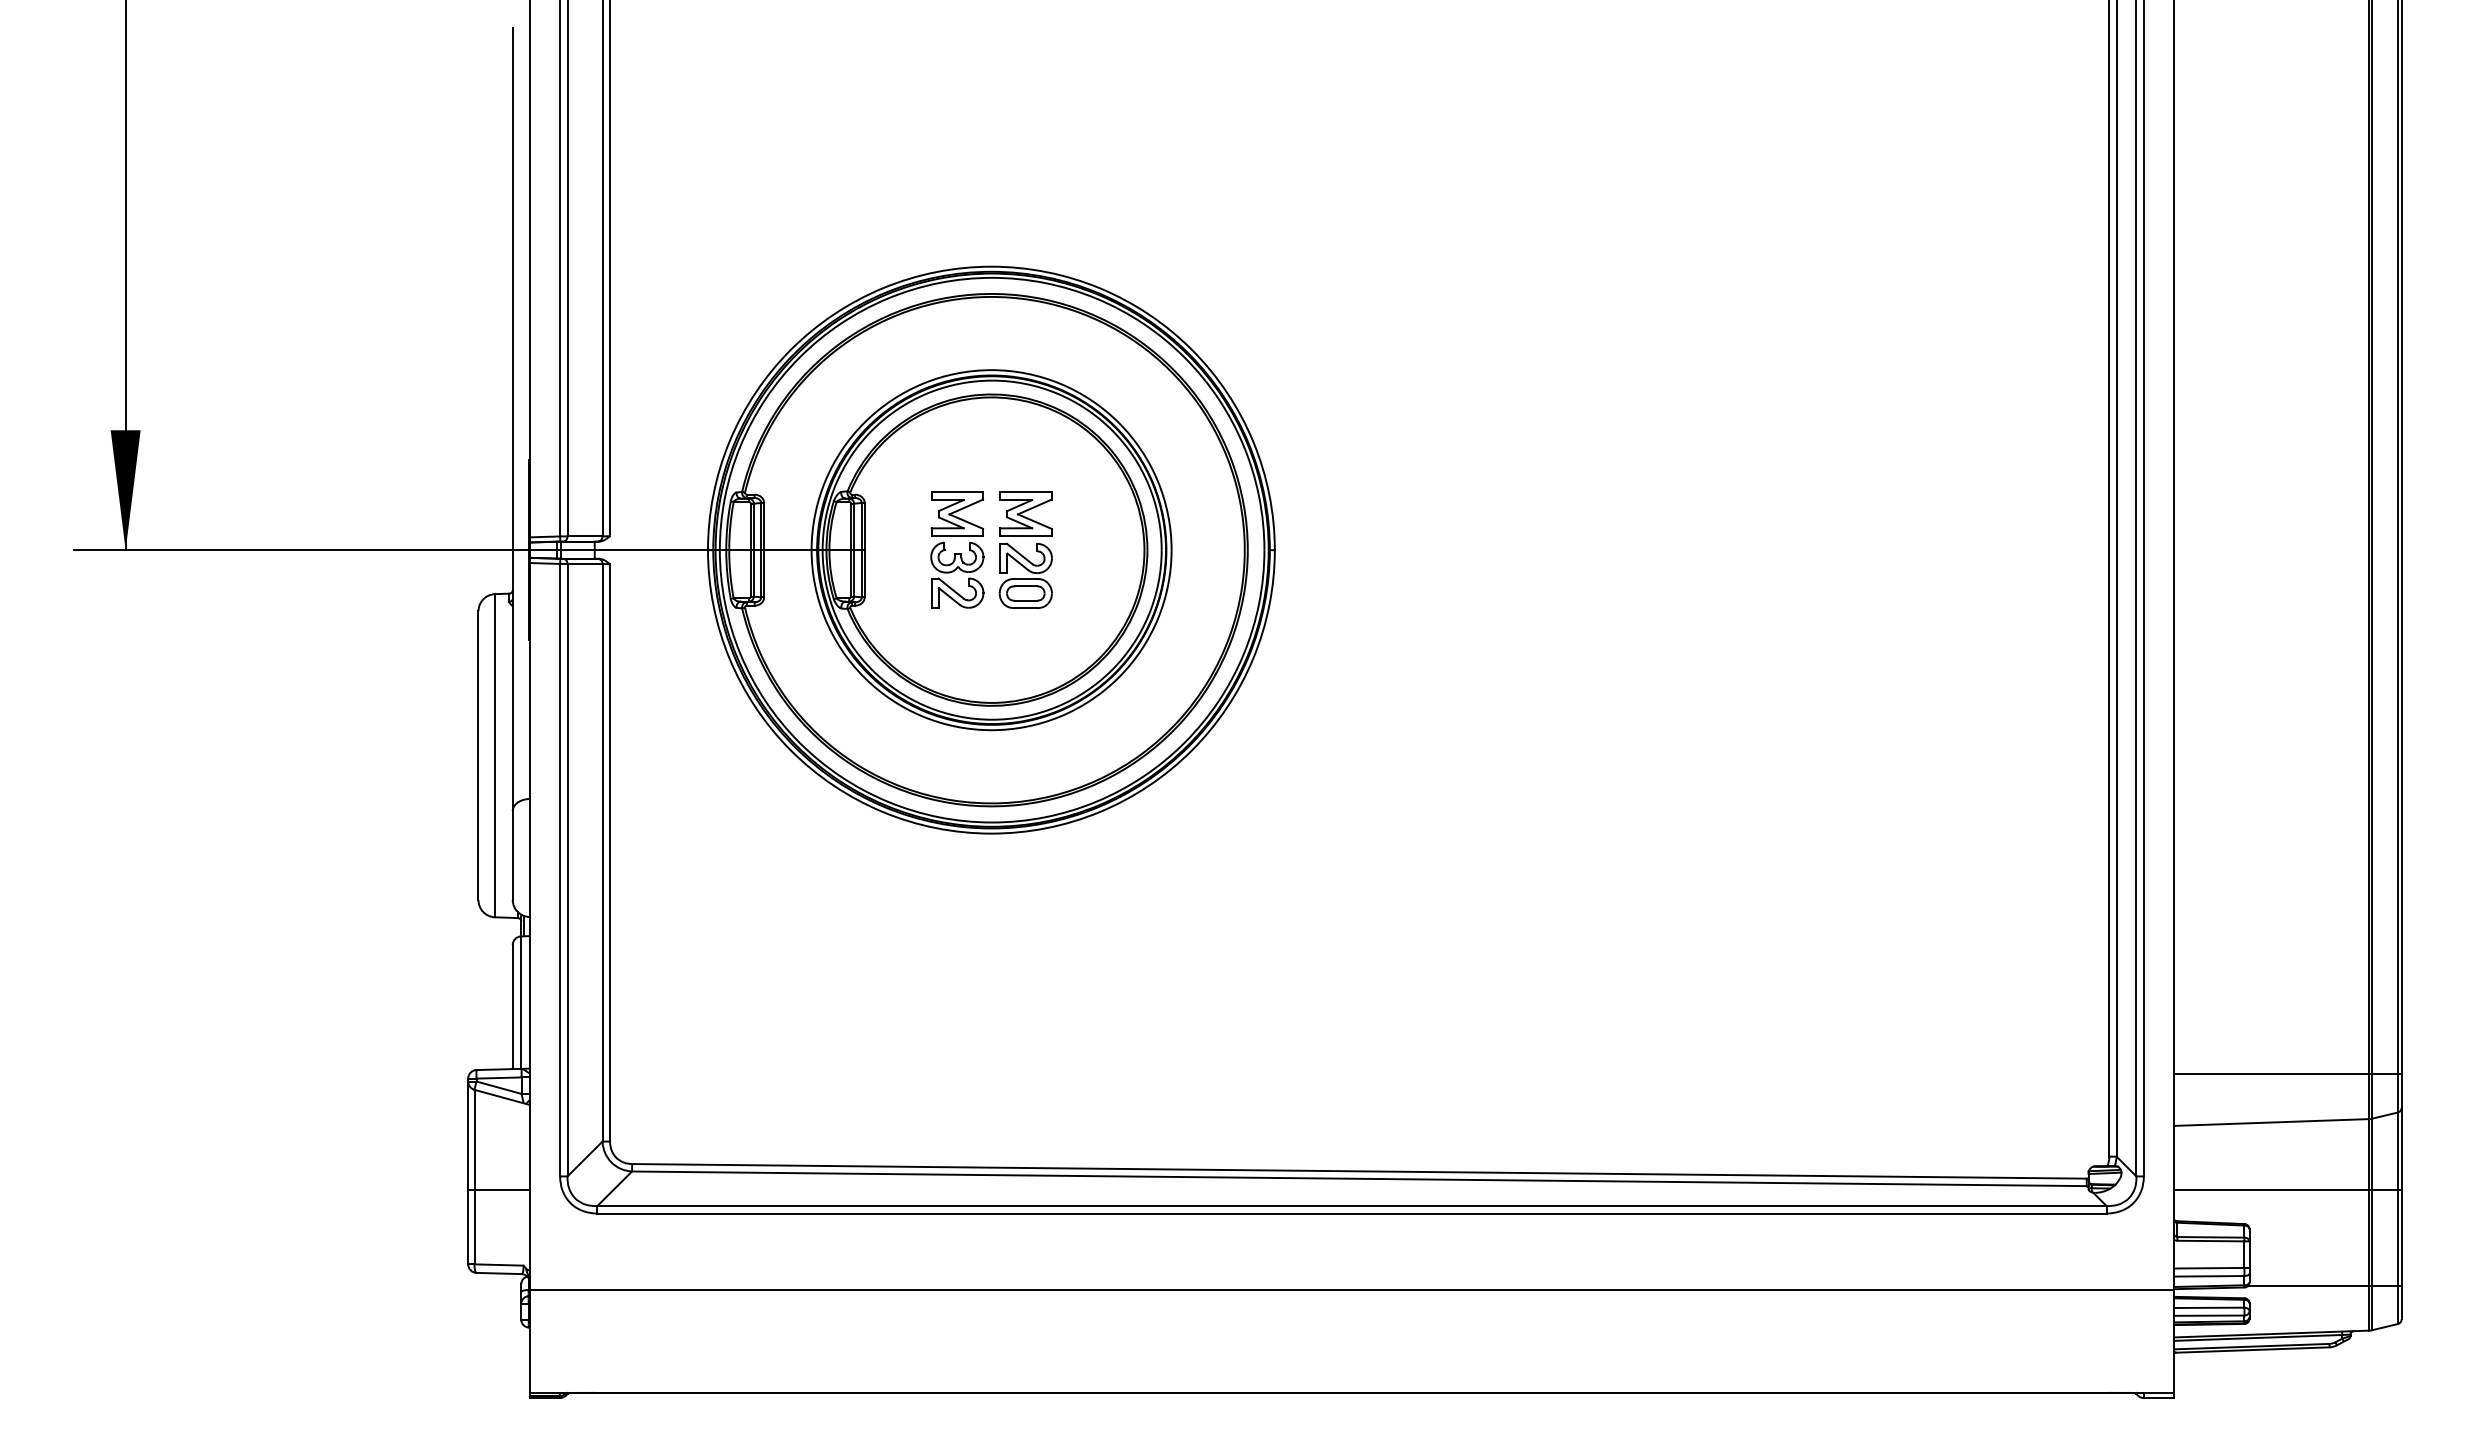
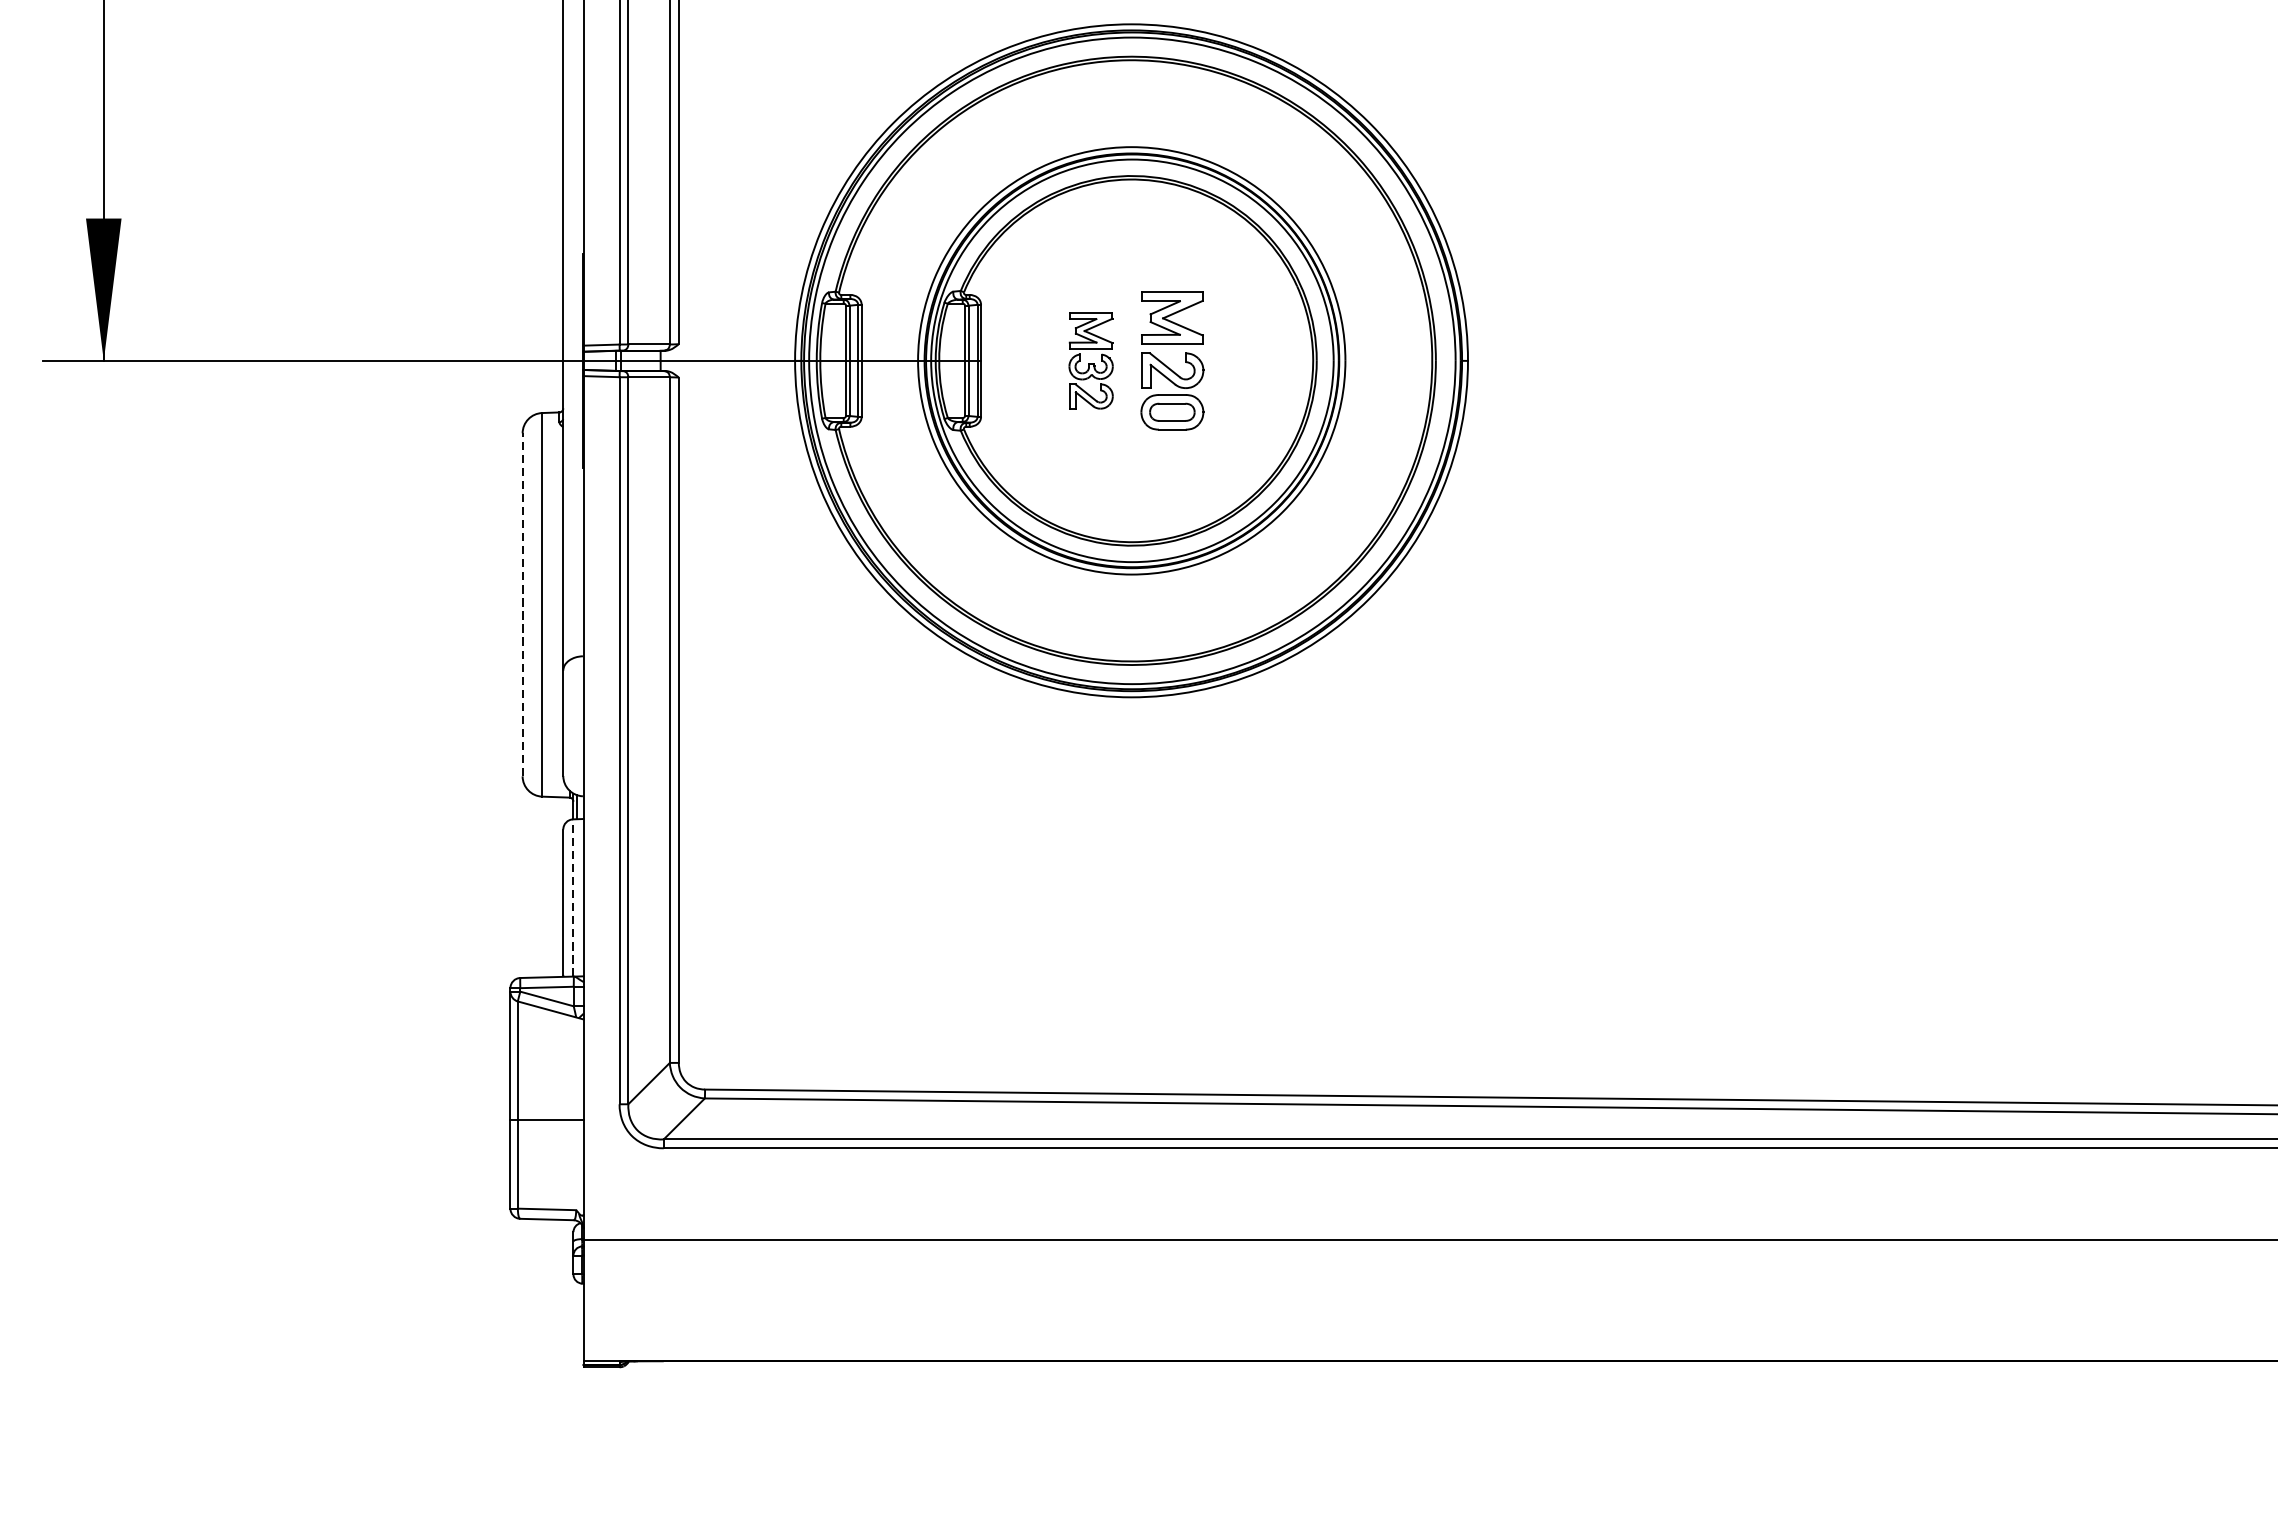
part: (957, 549) -> (1091, 360), size x0.7
line: (478, 755) -> (522, 604), solid -> dashed
line: (521, 1002) -> (573, 897), solid -> dashed

